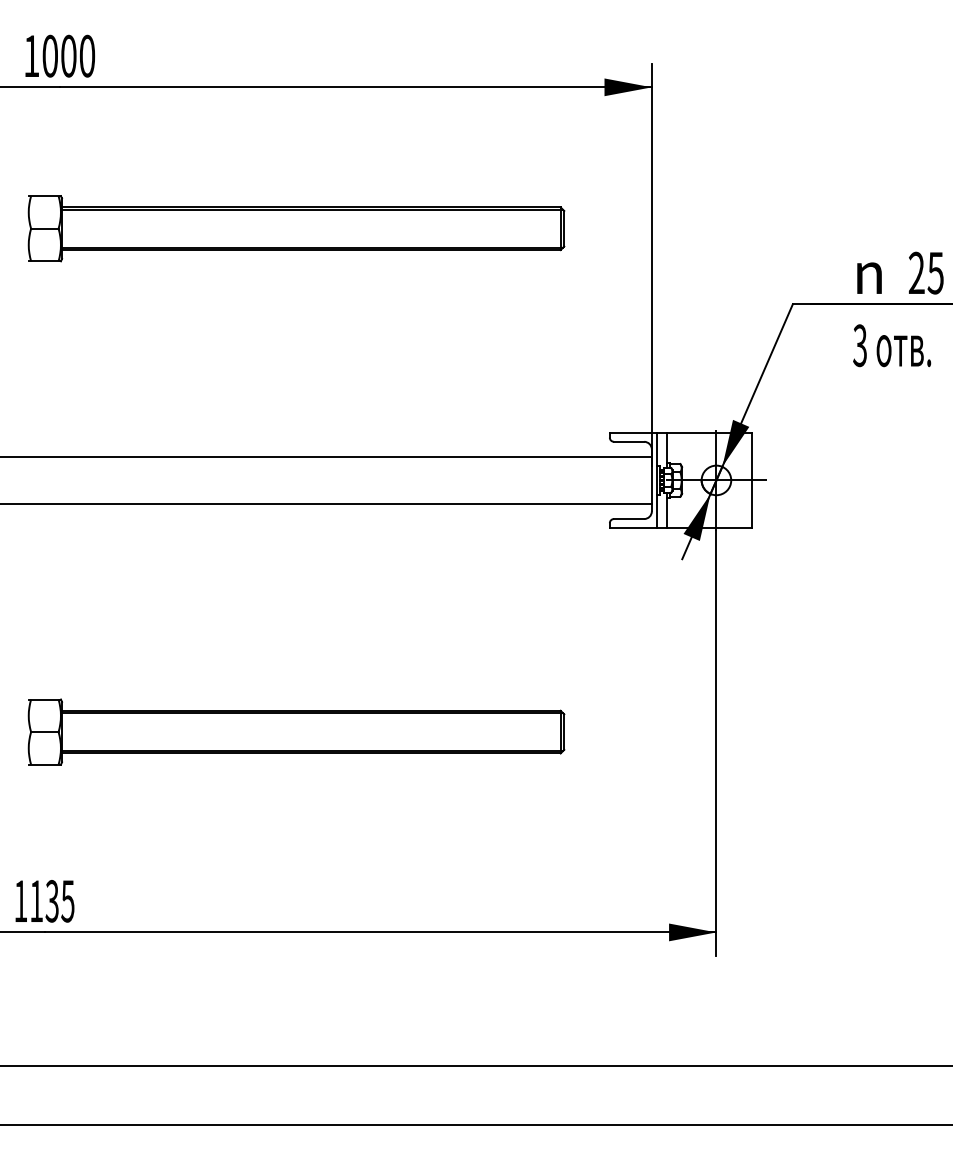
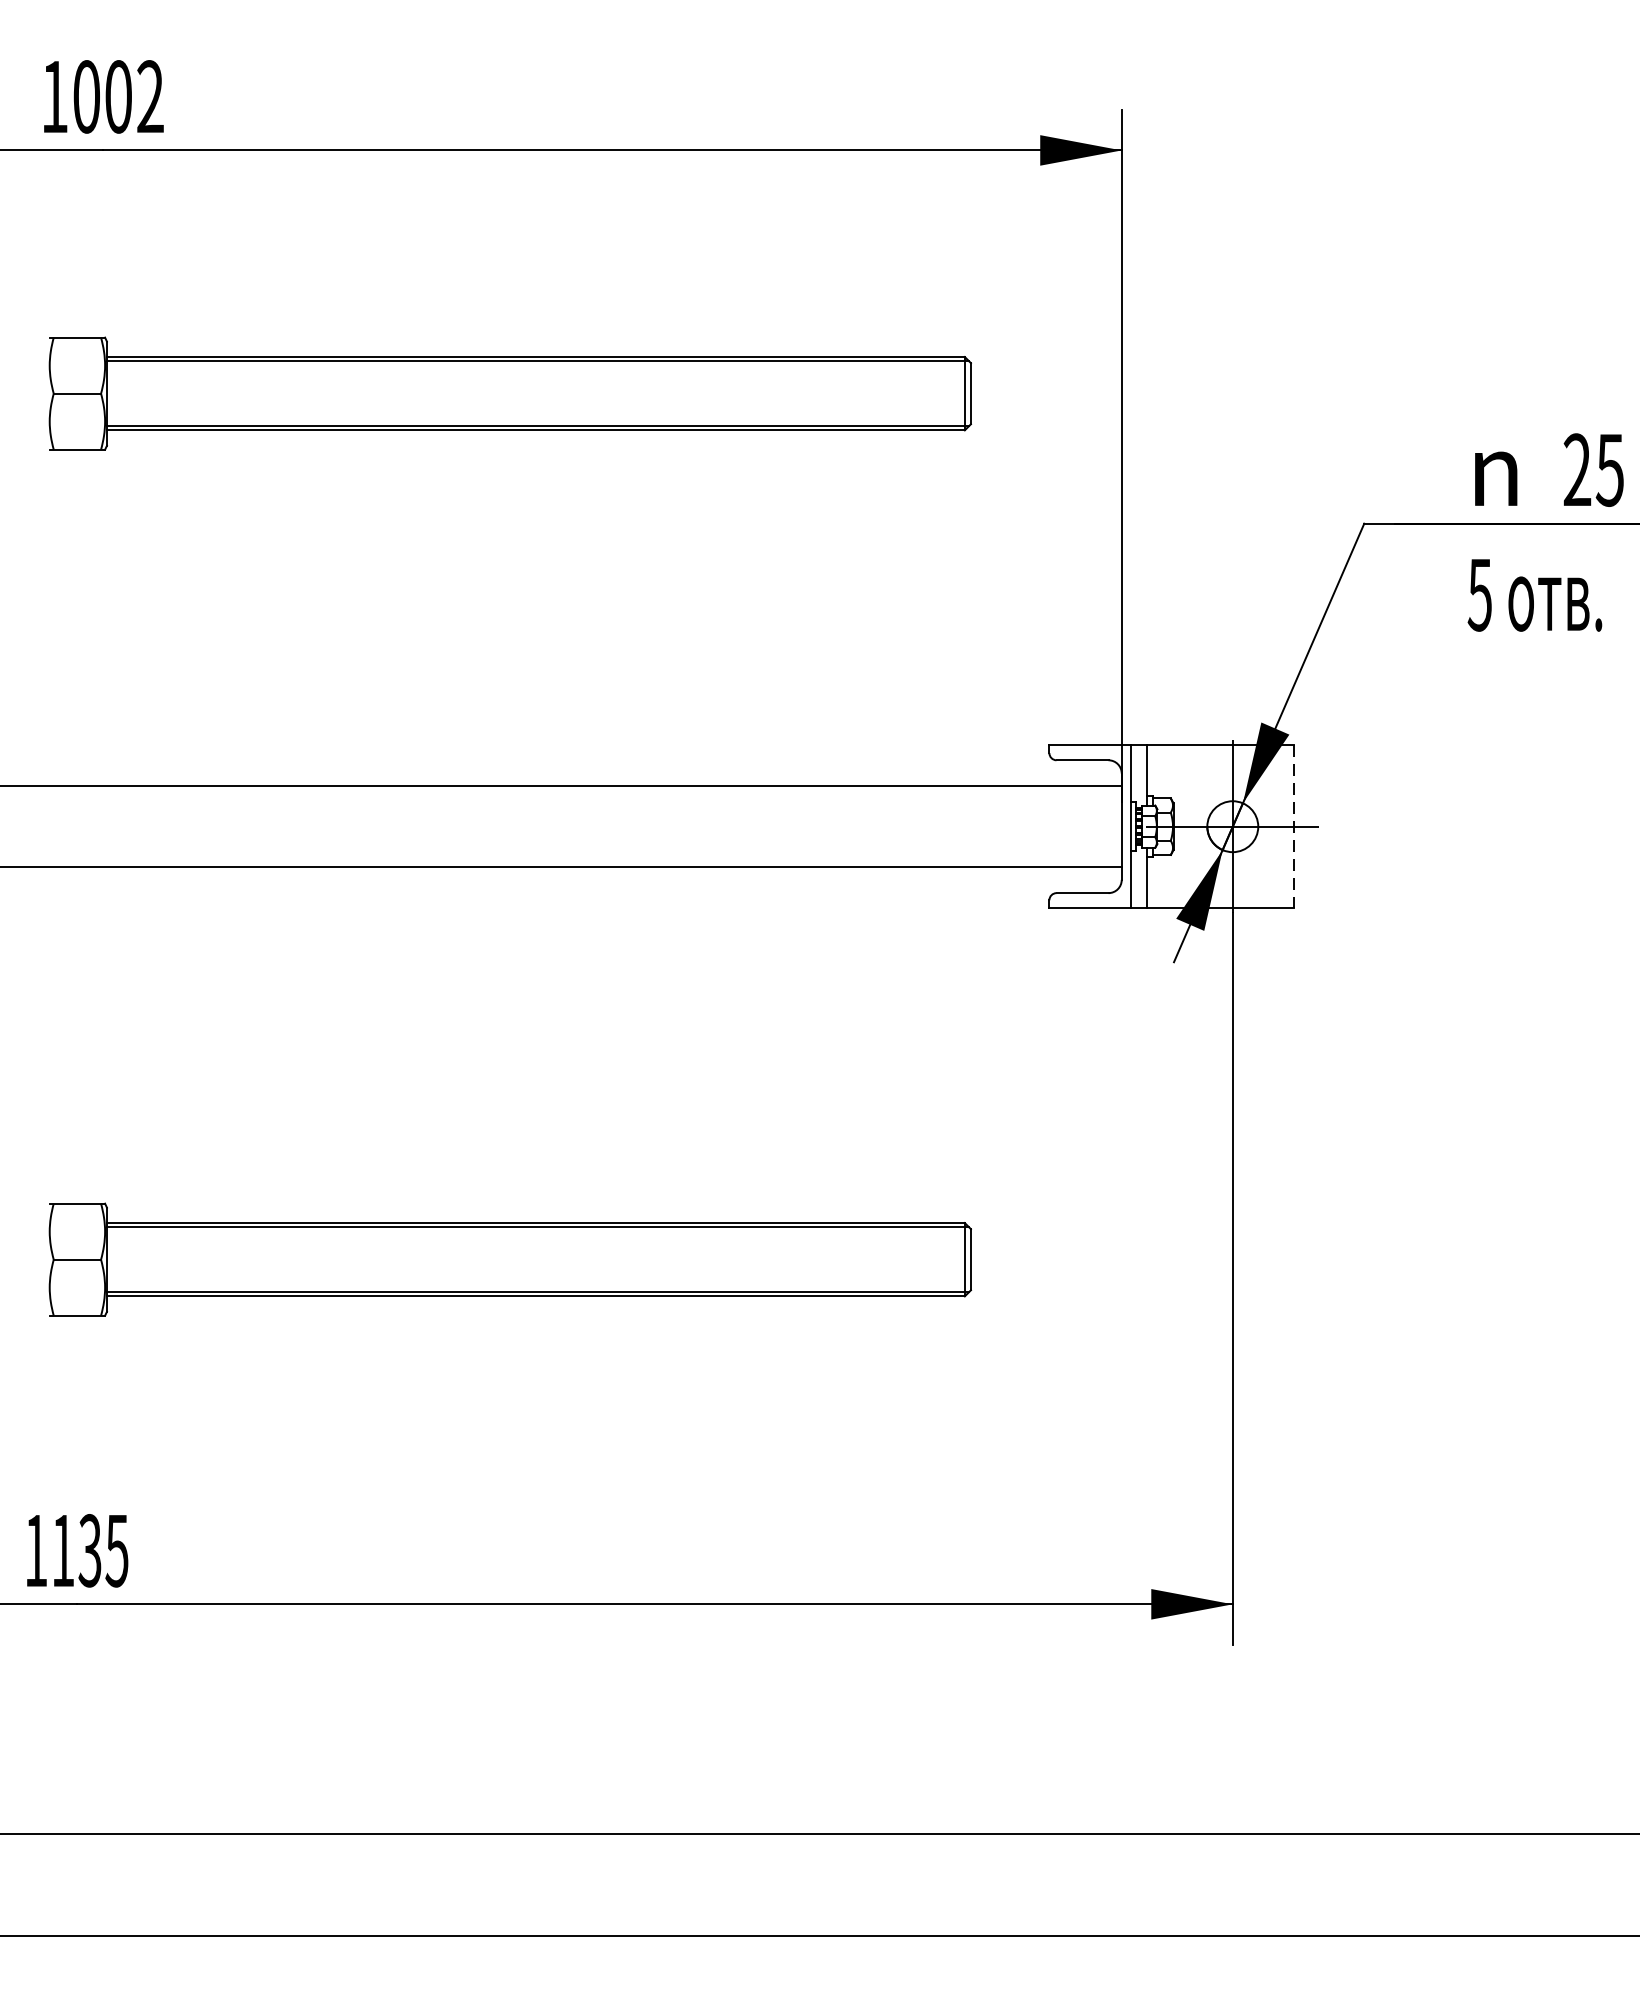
text: (87, 55) -> (150, 95), 1000 -> 1002
text: (859, 345) -> (1478, 594), 3 -> 5
line: (751, 480) -> (1293, 826), solid -> dashed

